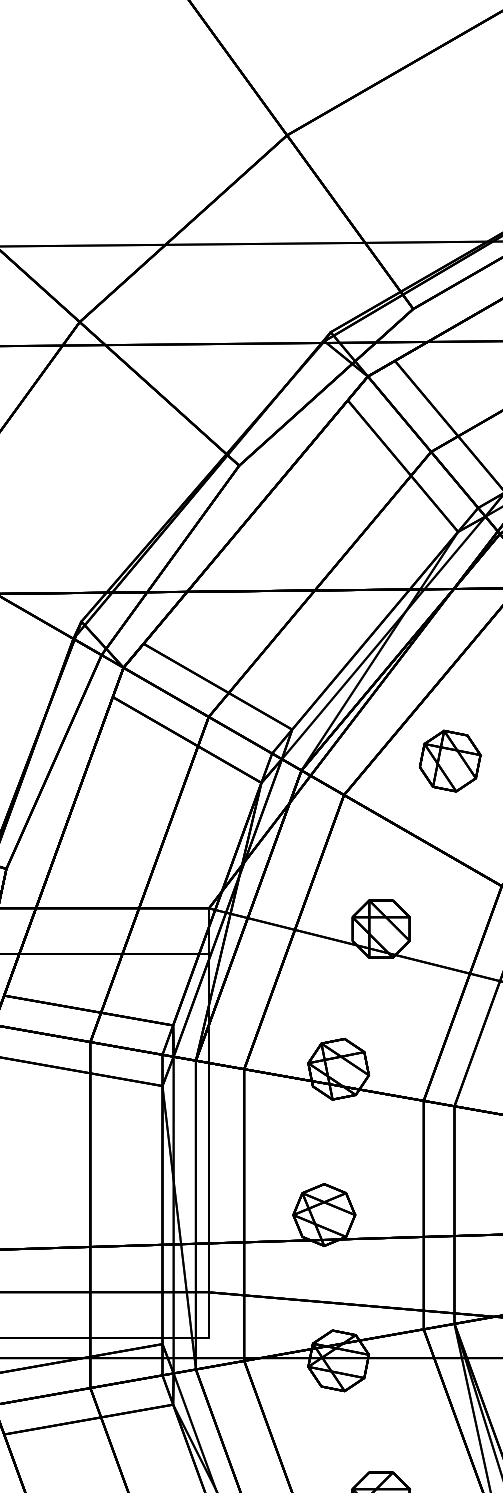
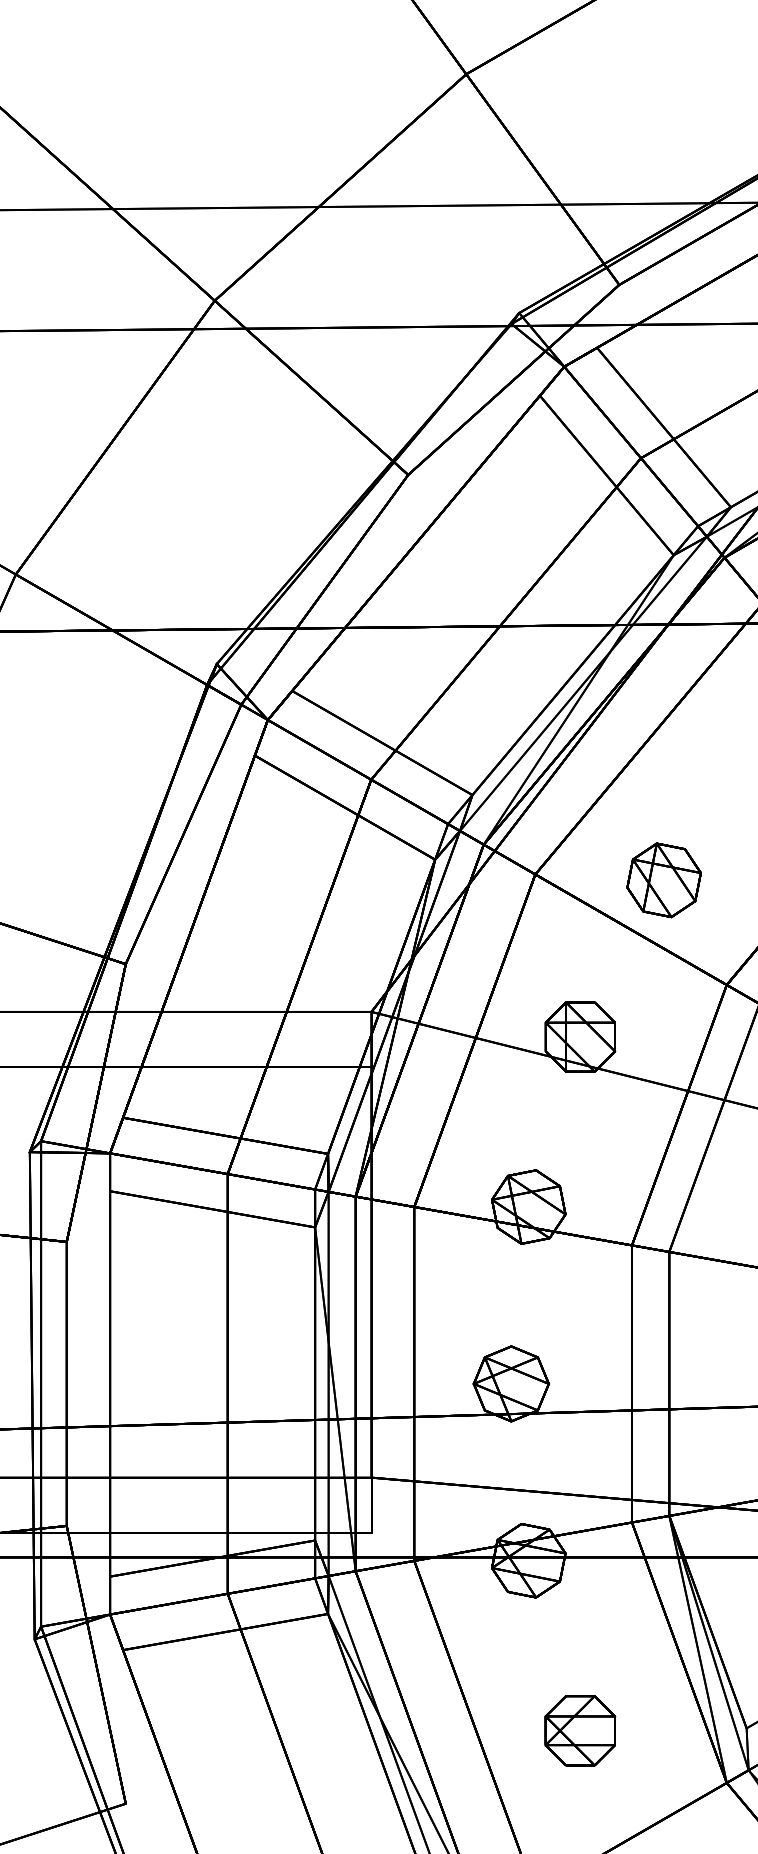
part: (449, 761) -> (663, 880), moved

